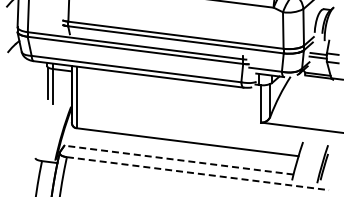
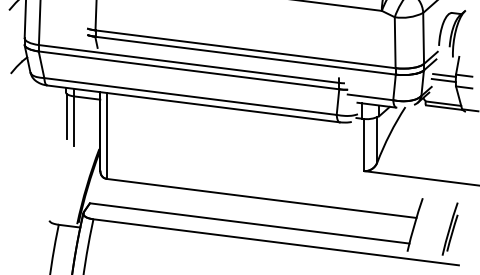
line: (178, 160) -> (249, 223), dashed -> solid
line: (198, 173) -> (276, 242), dashed -> solid

